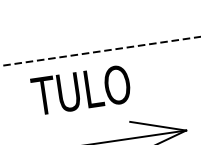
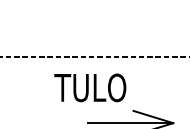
text: (81, 89) -> (90, 87), moved

